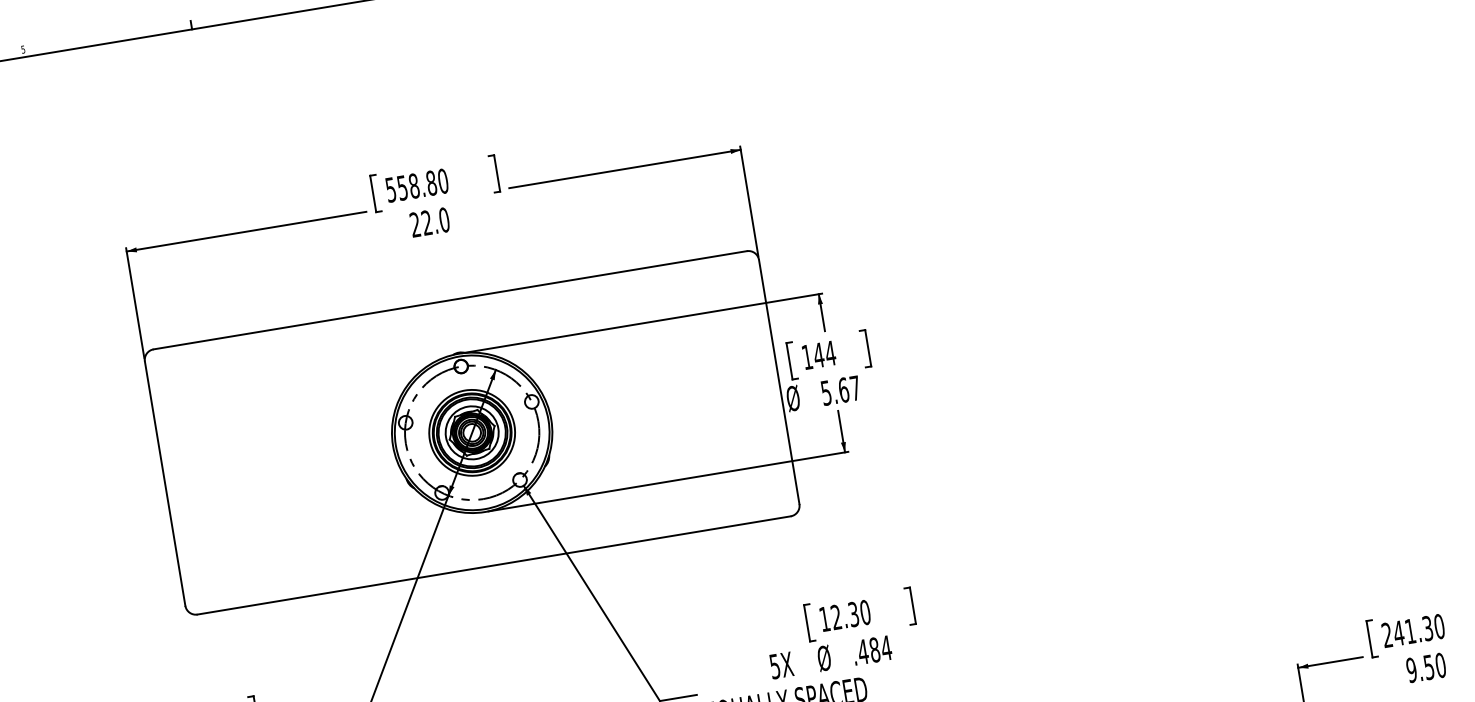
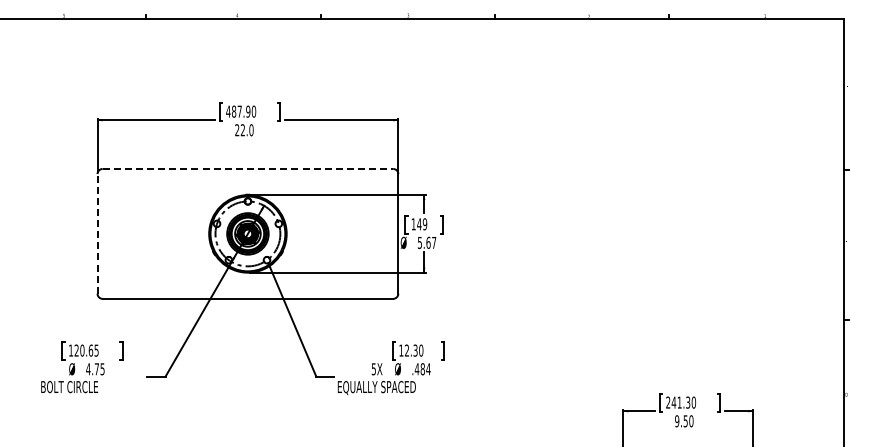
text: (411, 186) -> (238, 111), 558.80 -> 487.90
line: (451, 299) -> (248, 168), solid -> dashed
text: (829, 353) -> (424, 224), 144 -> 149
line: (164, 482) -> (97, 233), solid -> dashed

